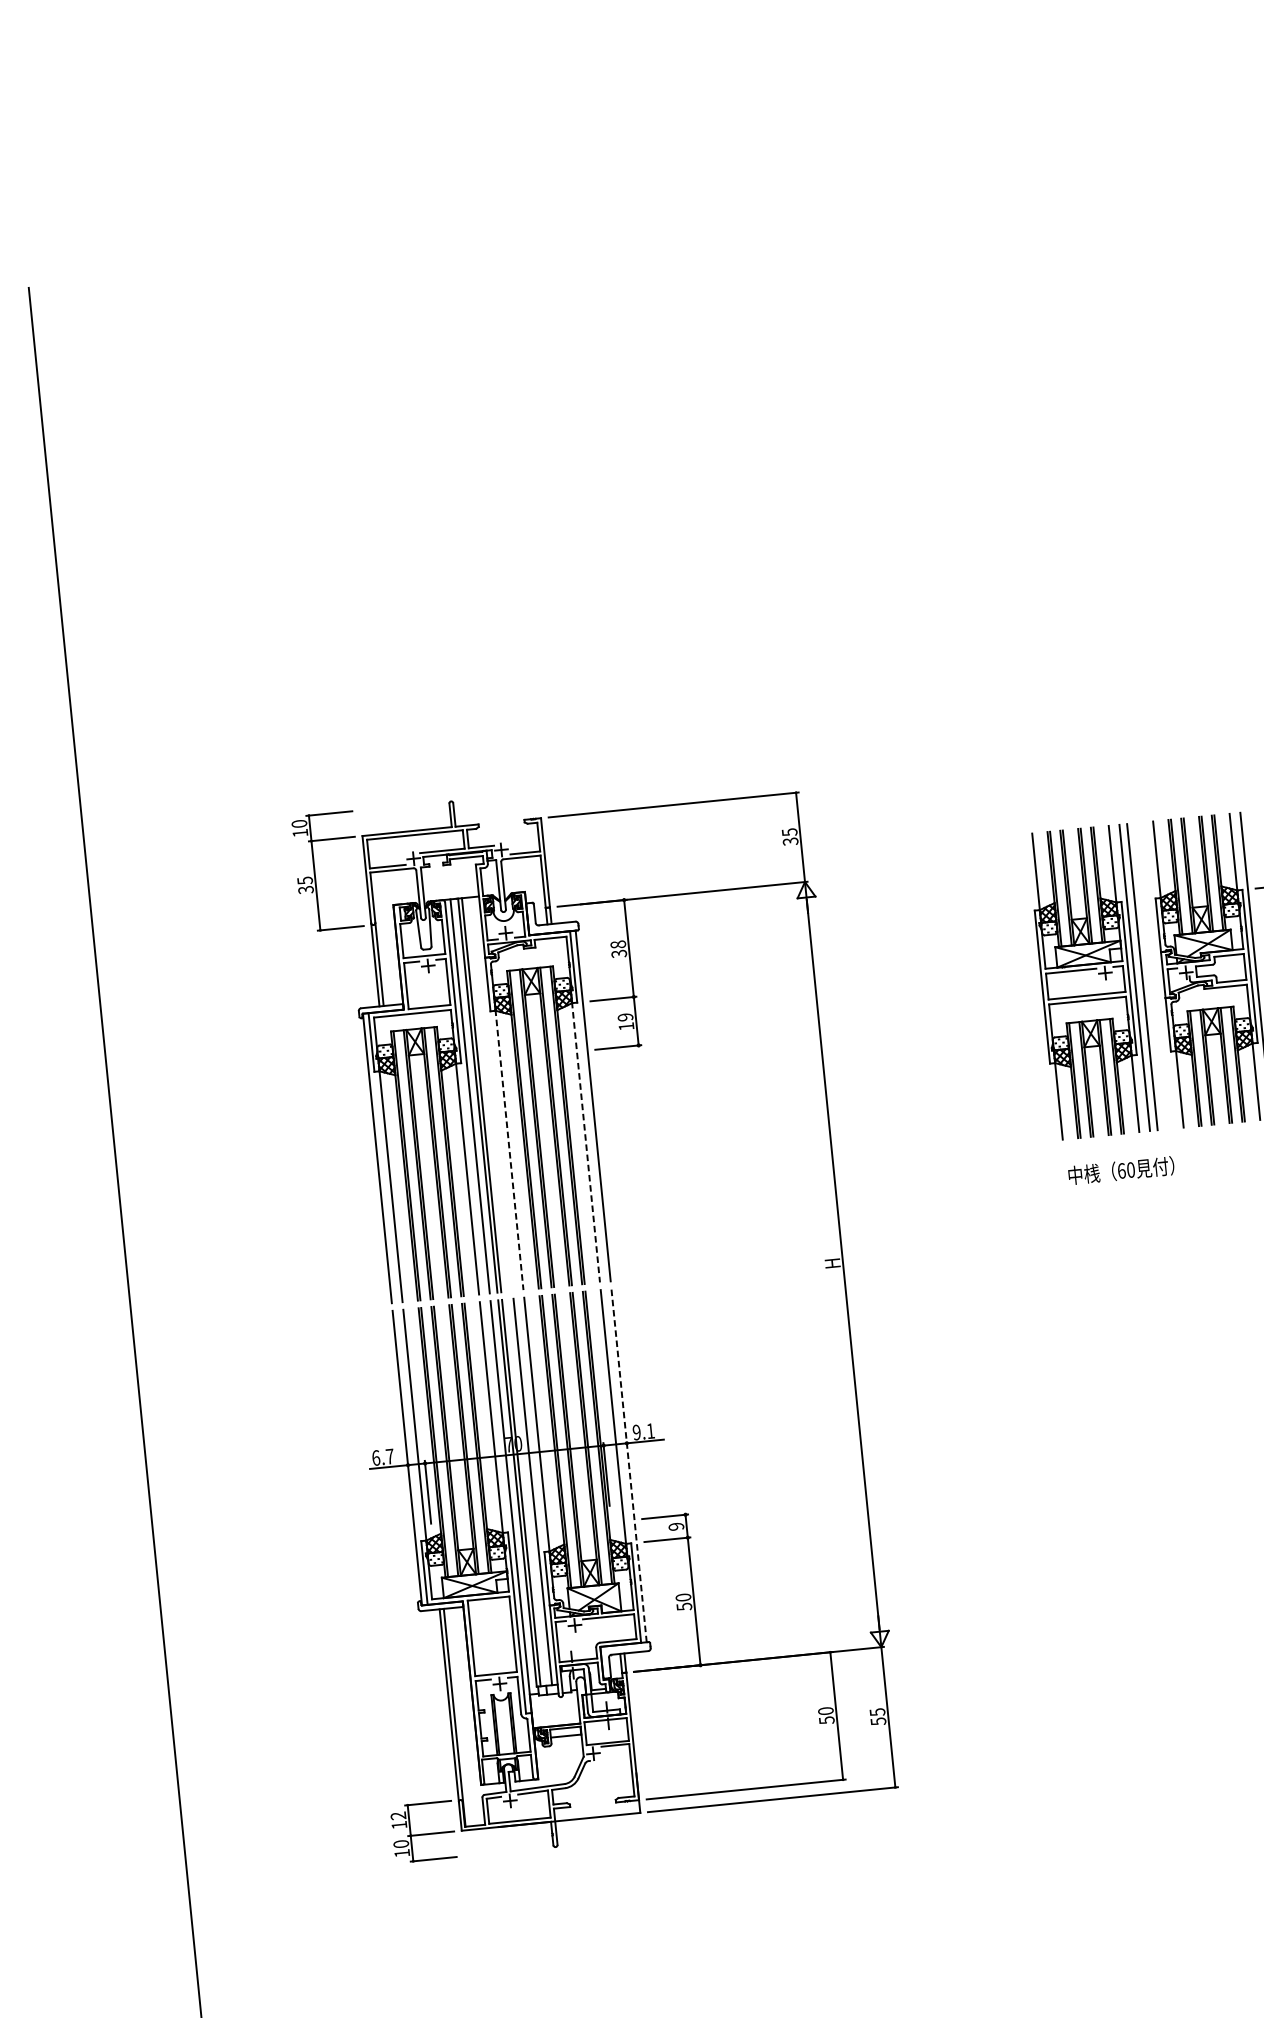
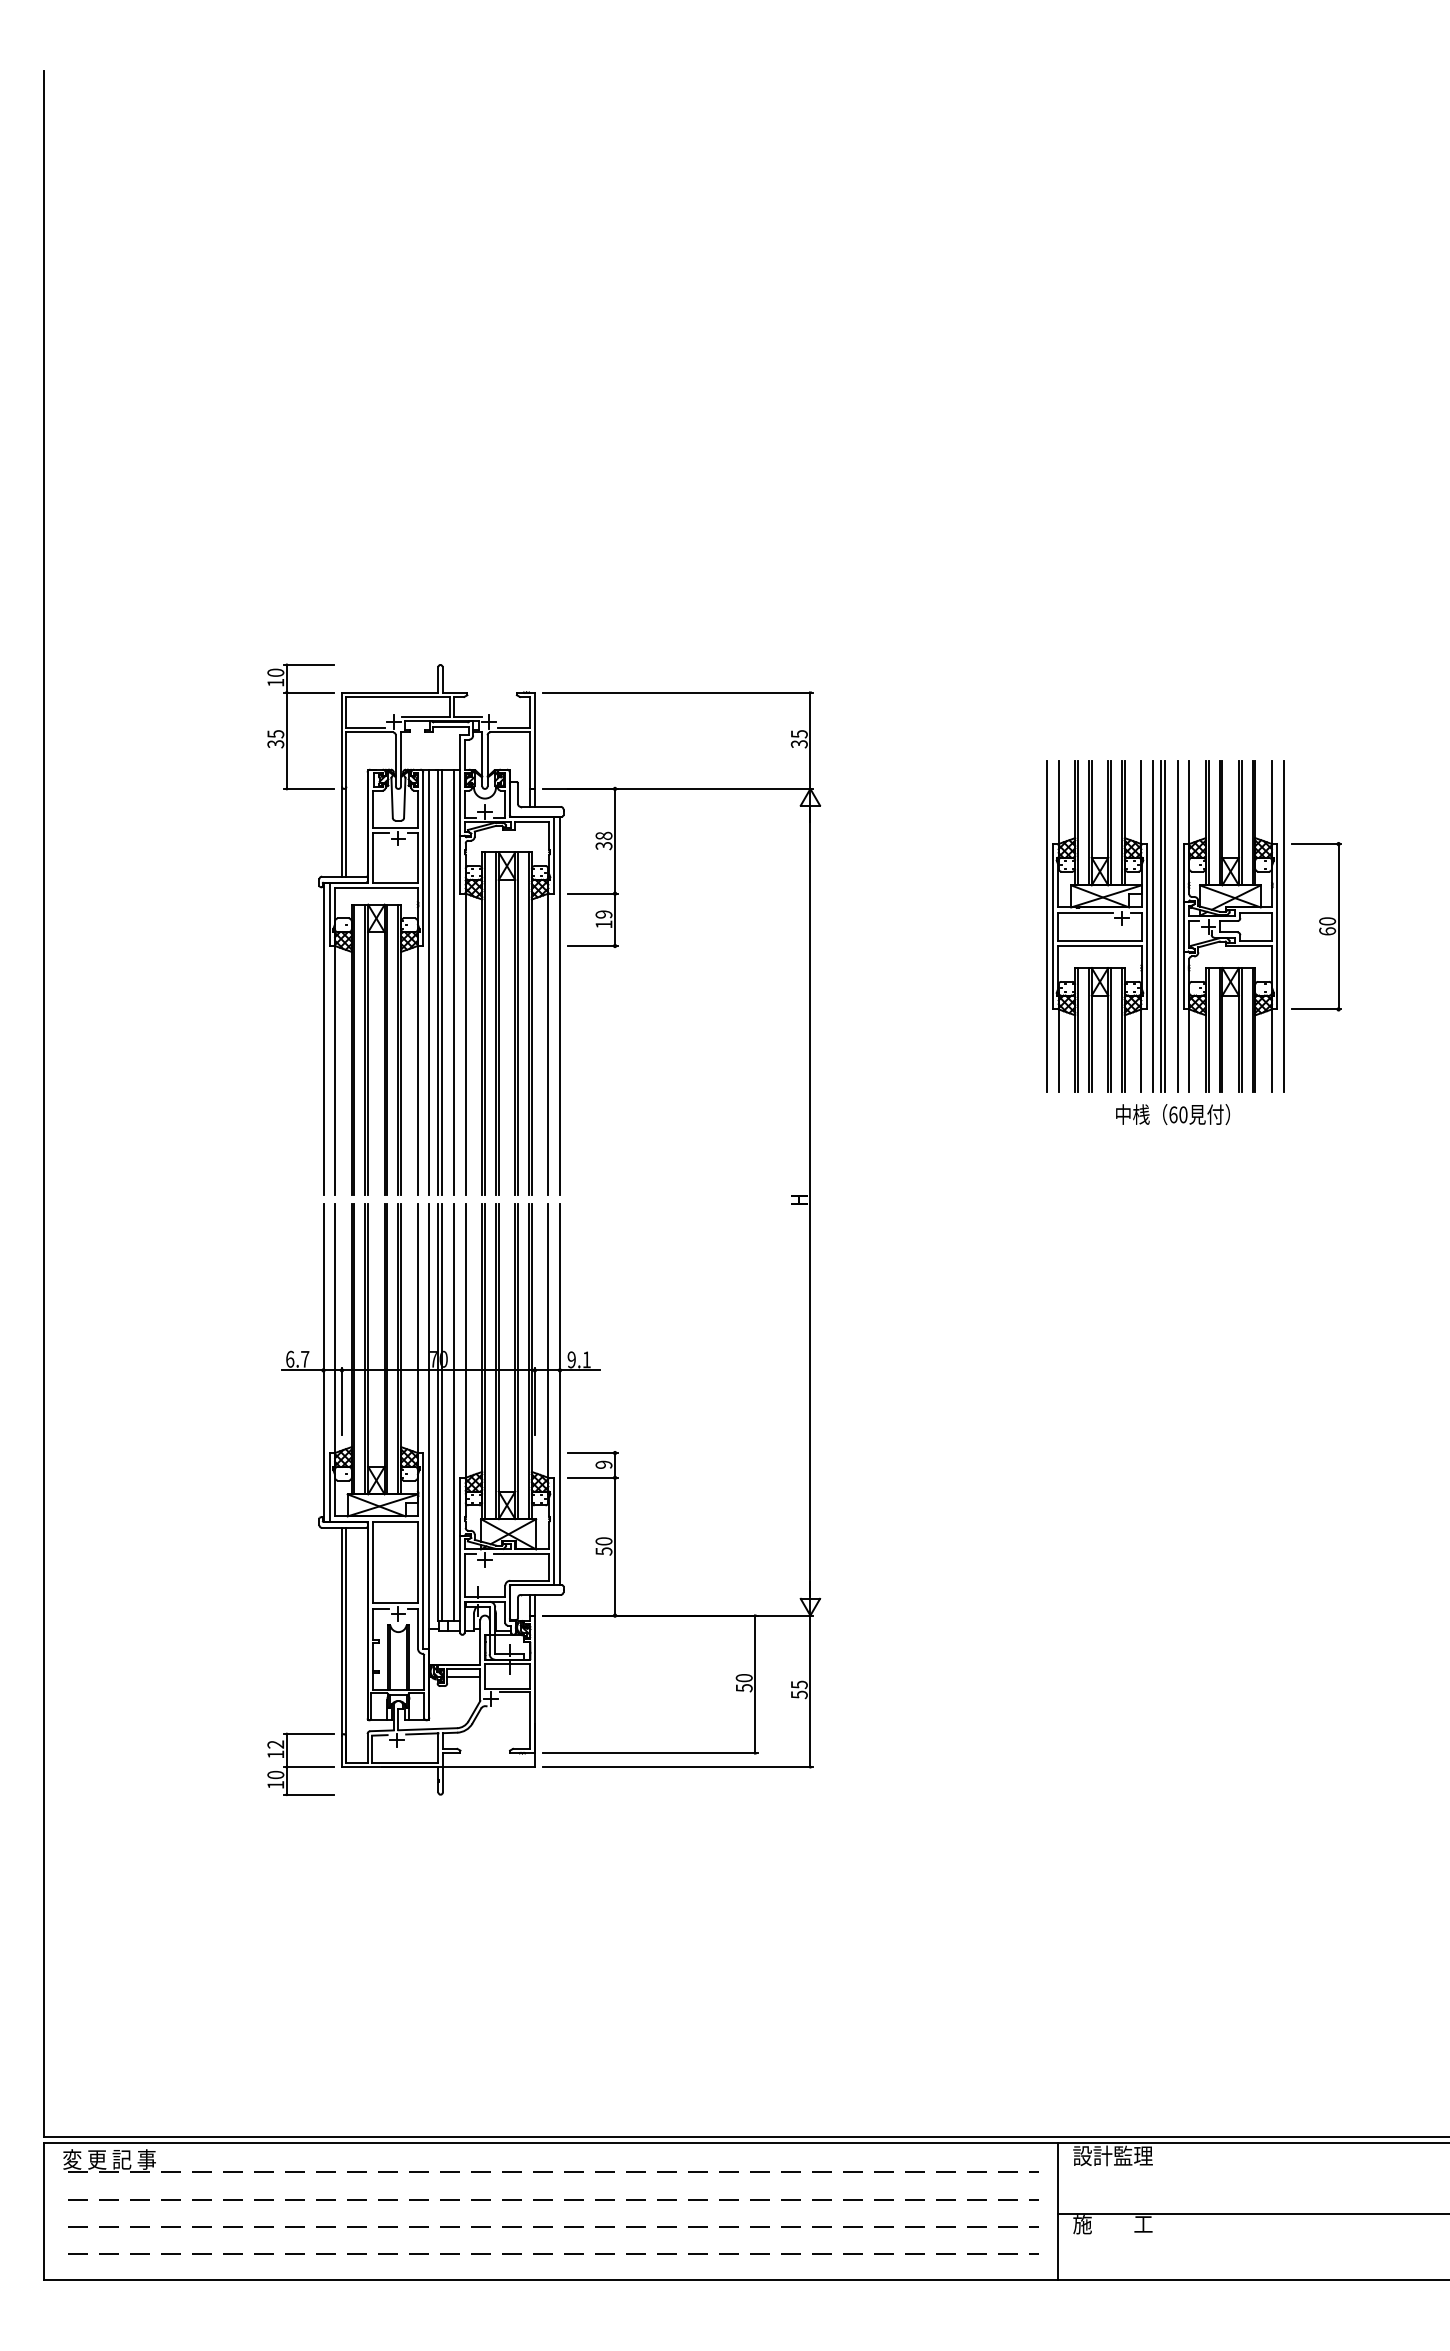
line: (1157, 975) -> (1177, 926), added
line: (1146, 976) -> (1165, 926), added
line: (1037, 987) -> (1047, 926), added
line: (493, 1094) -> (454, 982), added
line: (586, 1141) -> (548, 1043), dashed -> solid
line: (509, 1149) -> (465, 1043), dashed -> solid
text: (1120, 1170) -> (1172, 1114), moved
line: (628, 1465) -> (559, 1394), dashed -> solid

